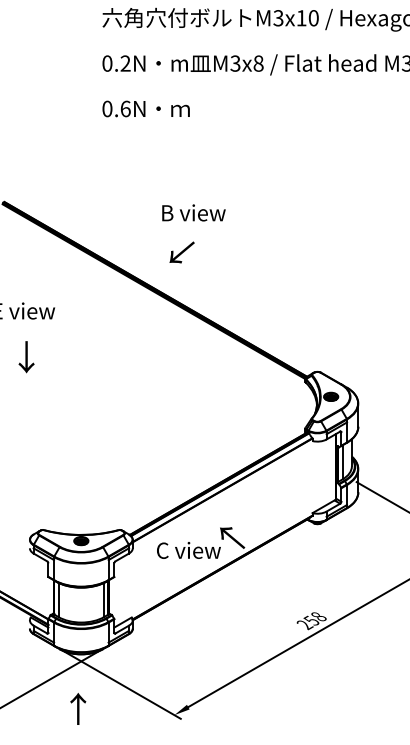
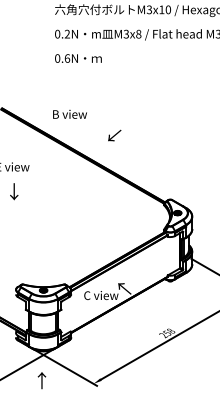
text: (192, 213) -> (69, 114), moved
text: (181, 252) -> (114, 135), moved

